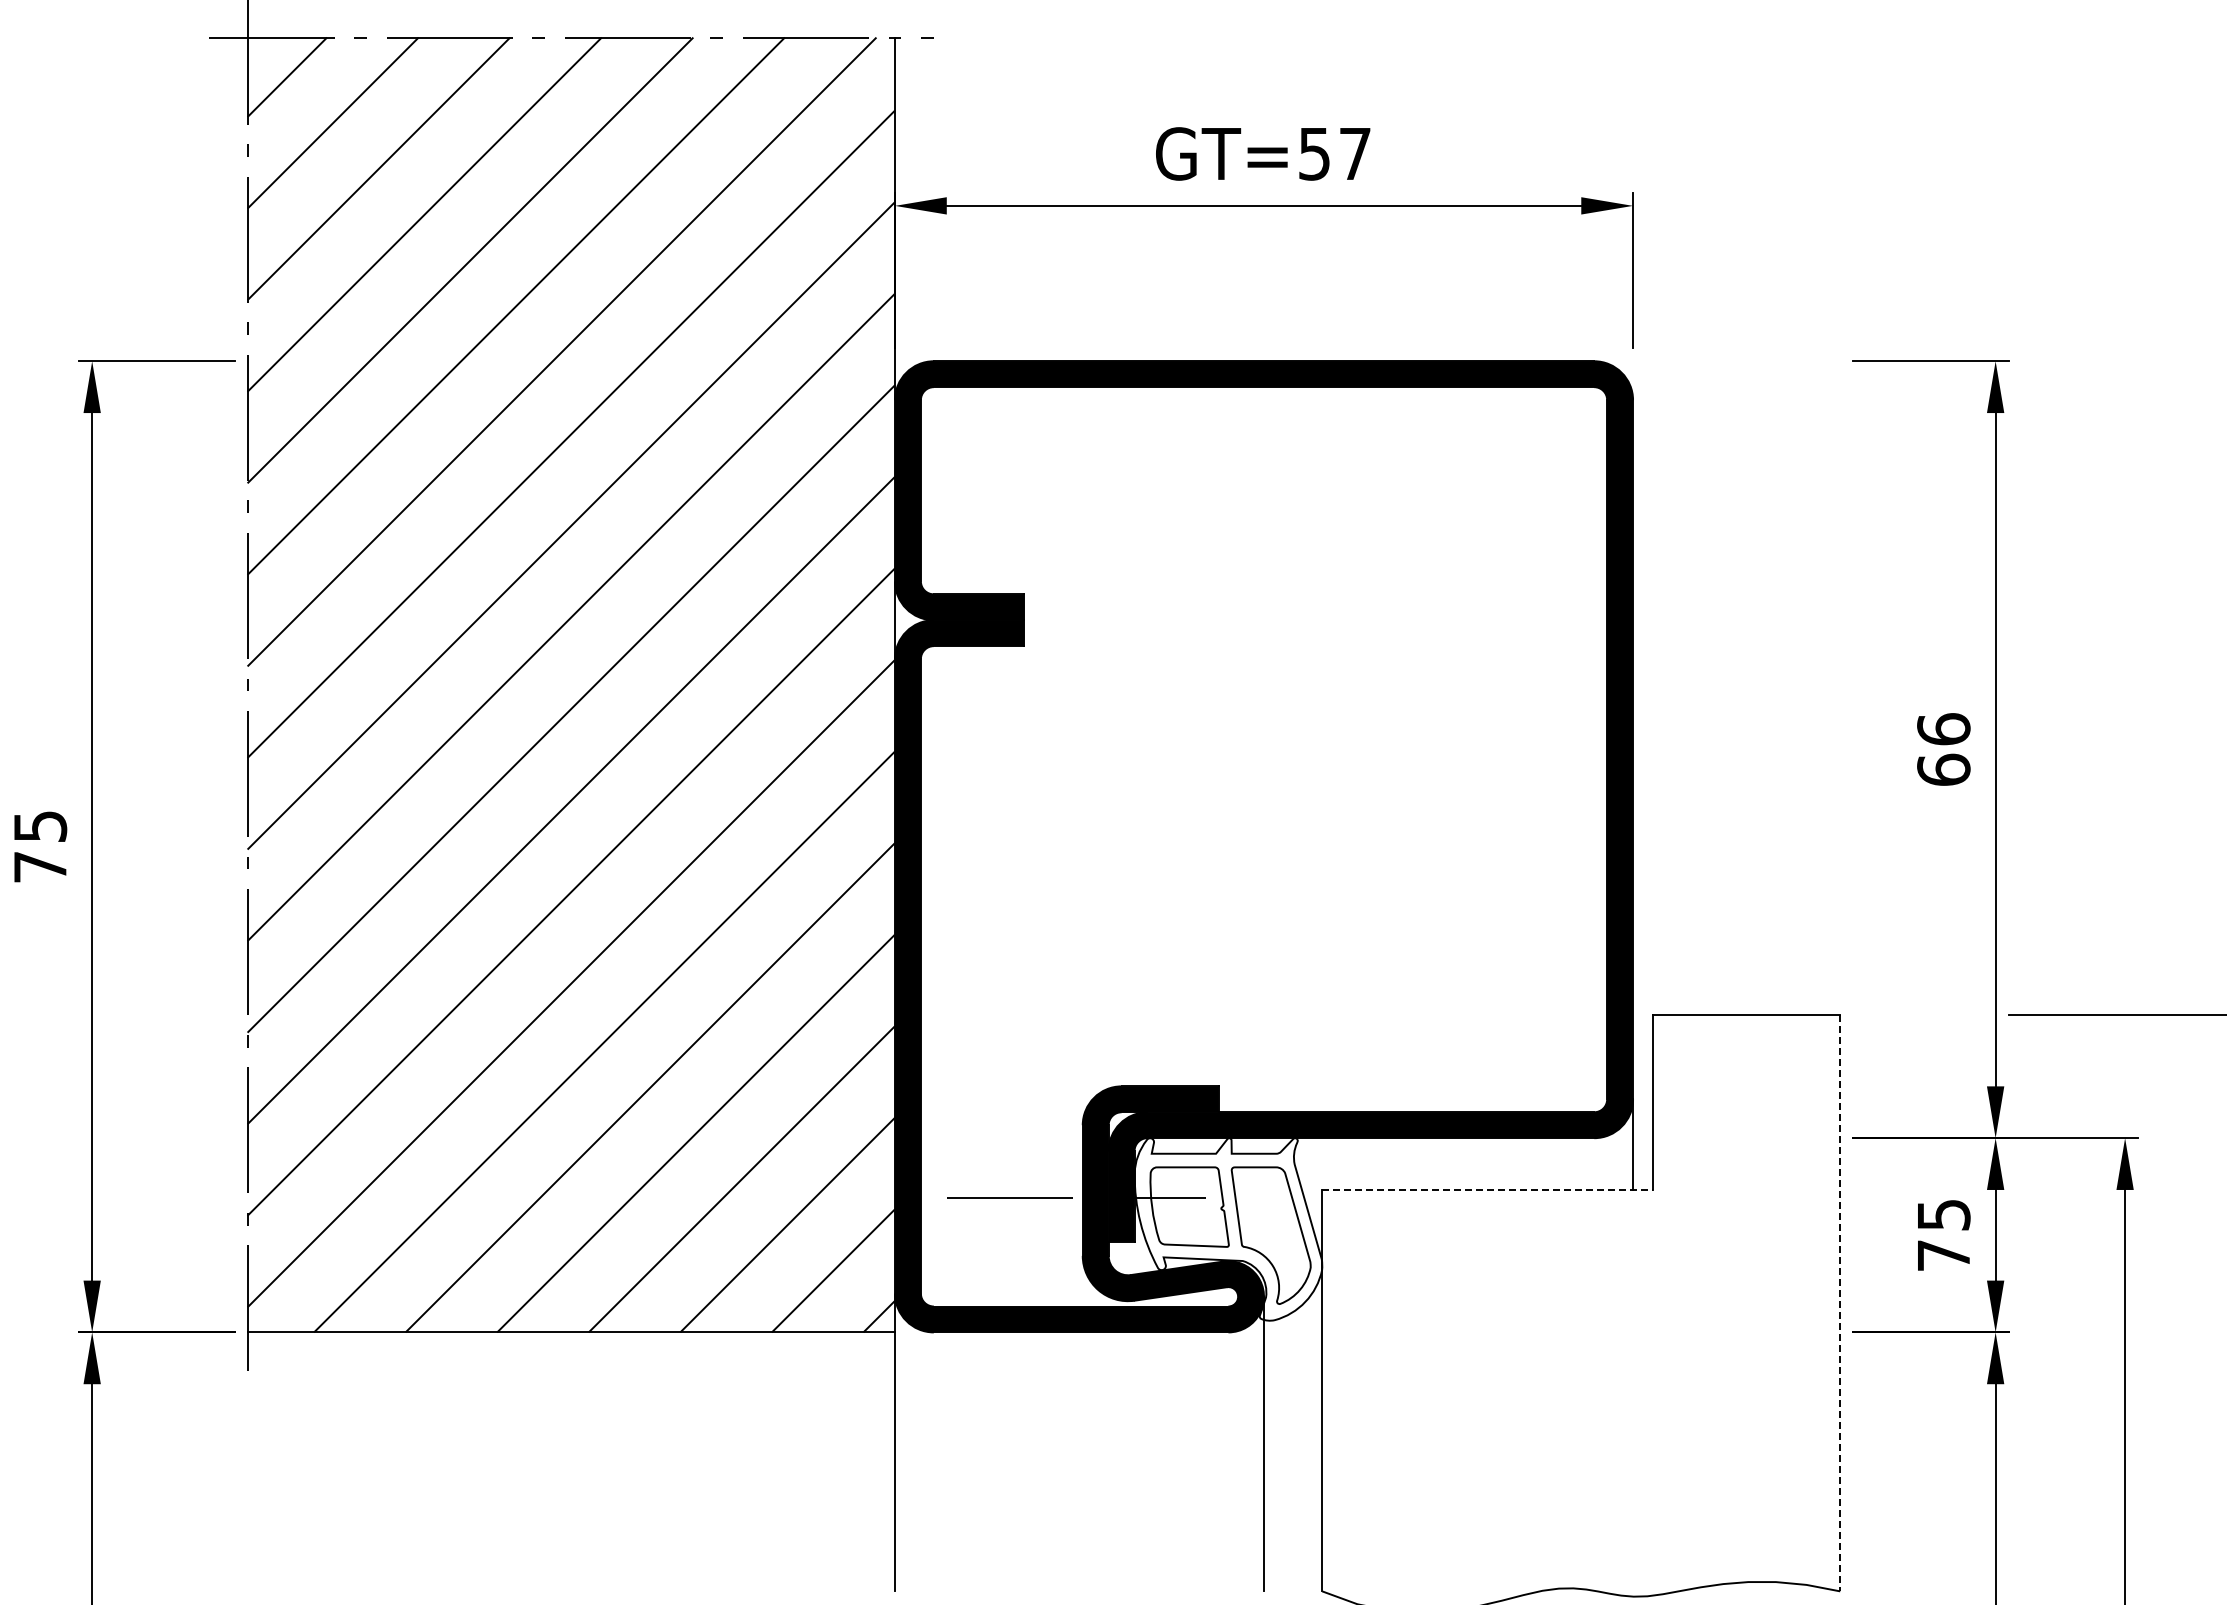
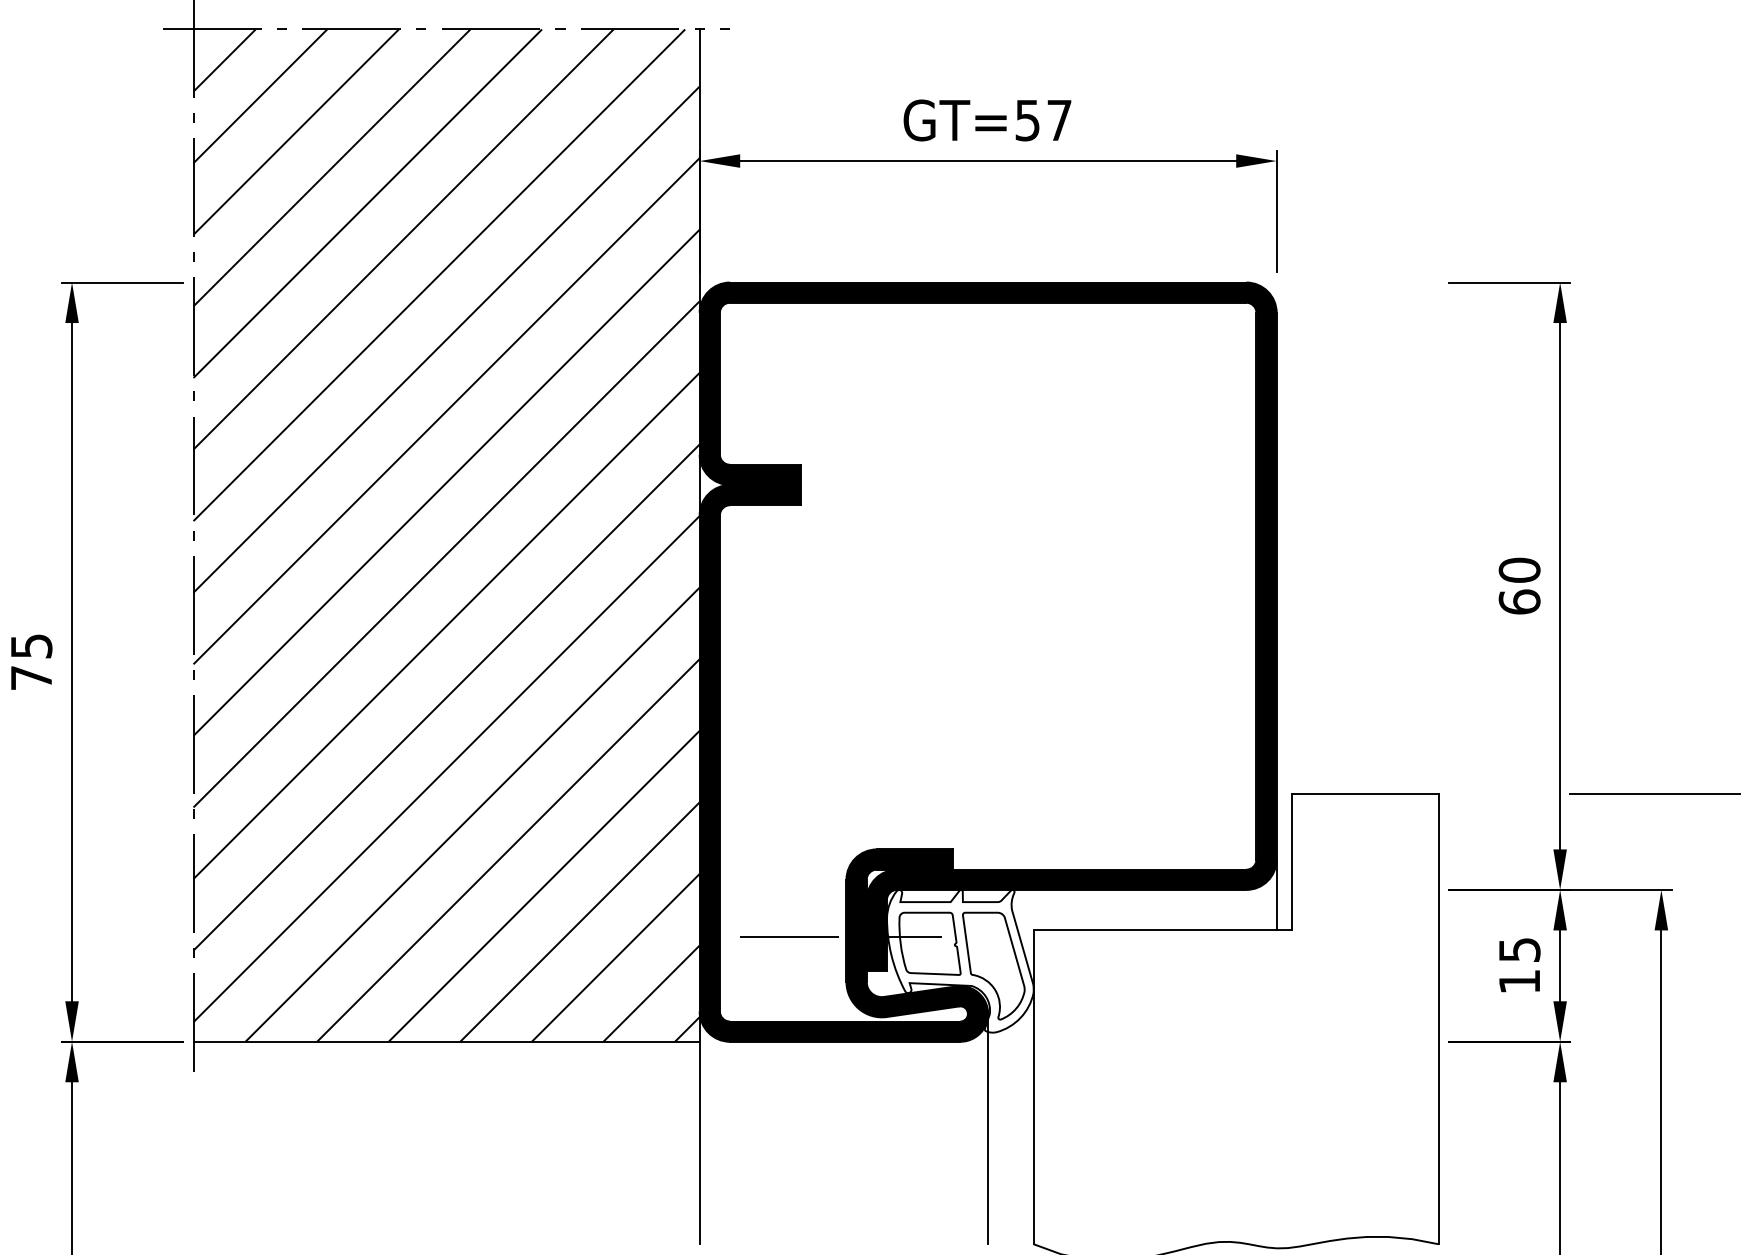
text: (1943, 729) -> (1519, 570), 66 -> 60
line: (1487, 1189) -> (1162, 930), dashed -> solid
text: (1943, 1255) -> (1519, 981), 75 -> 15
line: (1840, 1303) -> (1438, 1019), dashed -> solid

